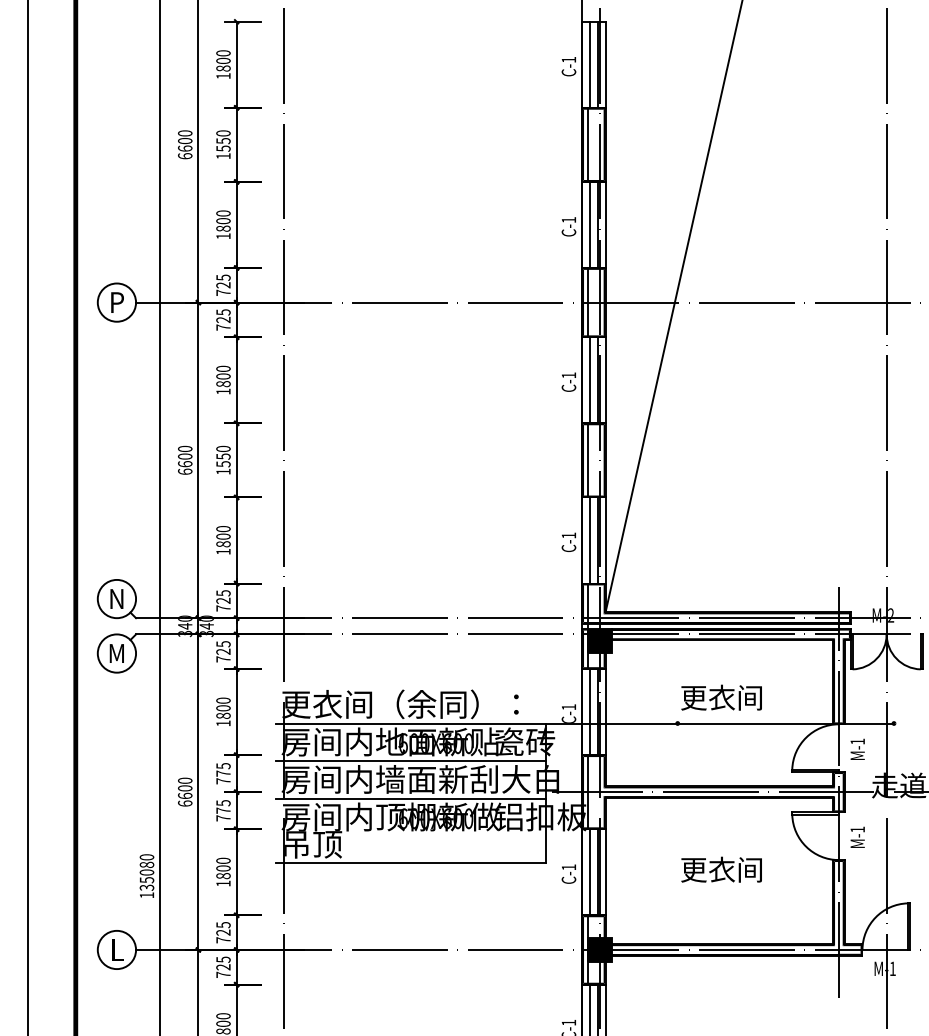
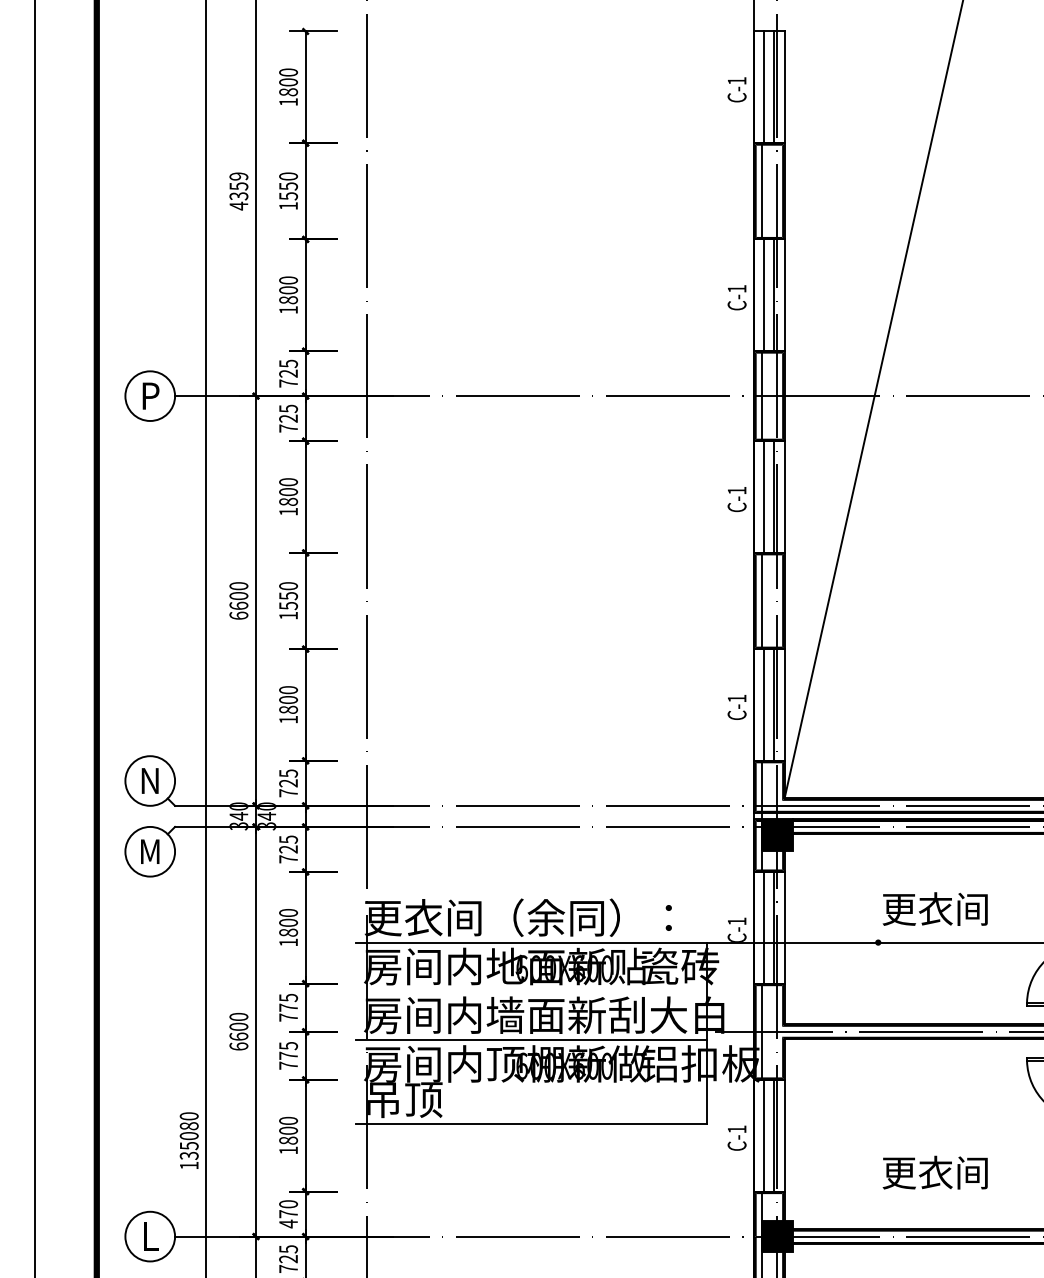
text: (185, 144) -> (239, 190), 6600 -> 4359
line: (410, 761) -> (531, 991), removed
text: (721, 869) -> (935, 1172), moved
text: (223, 932) -> (288, 1213), 725 -> 470

